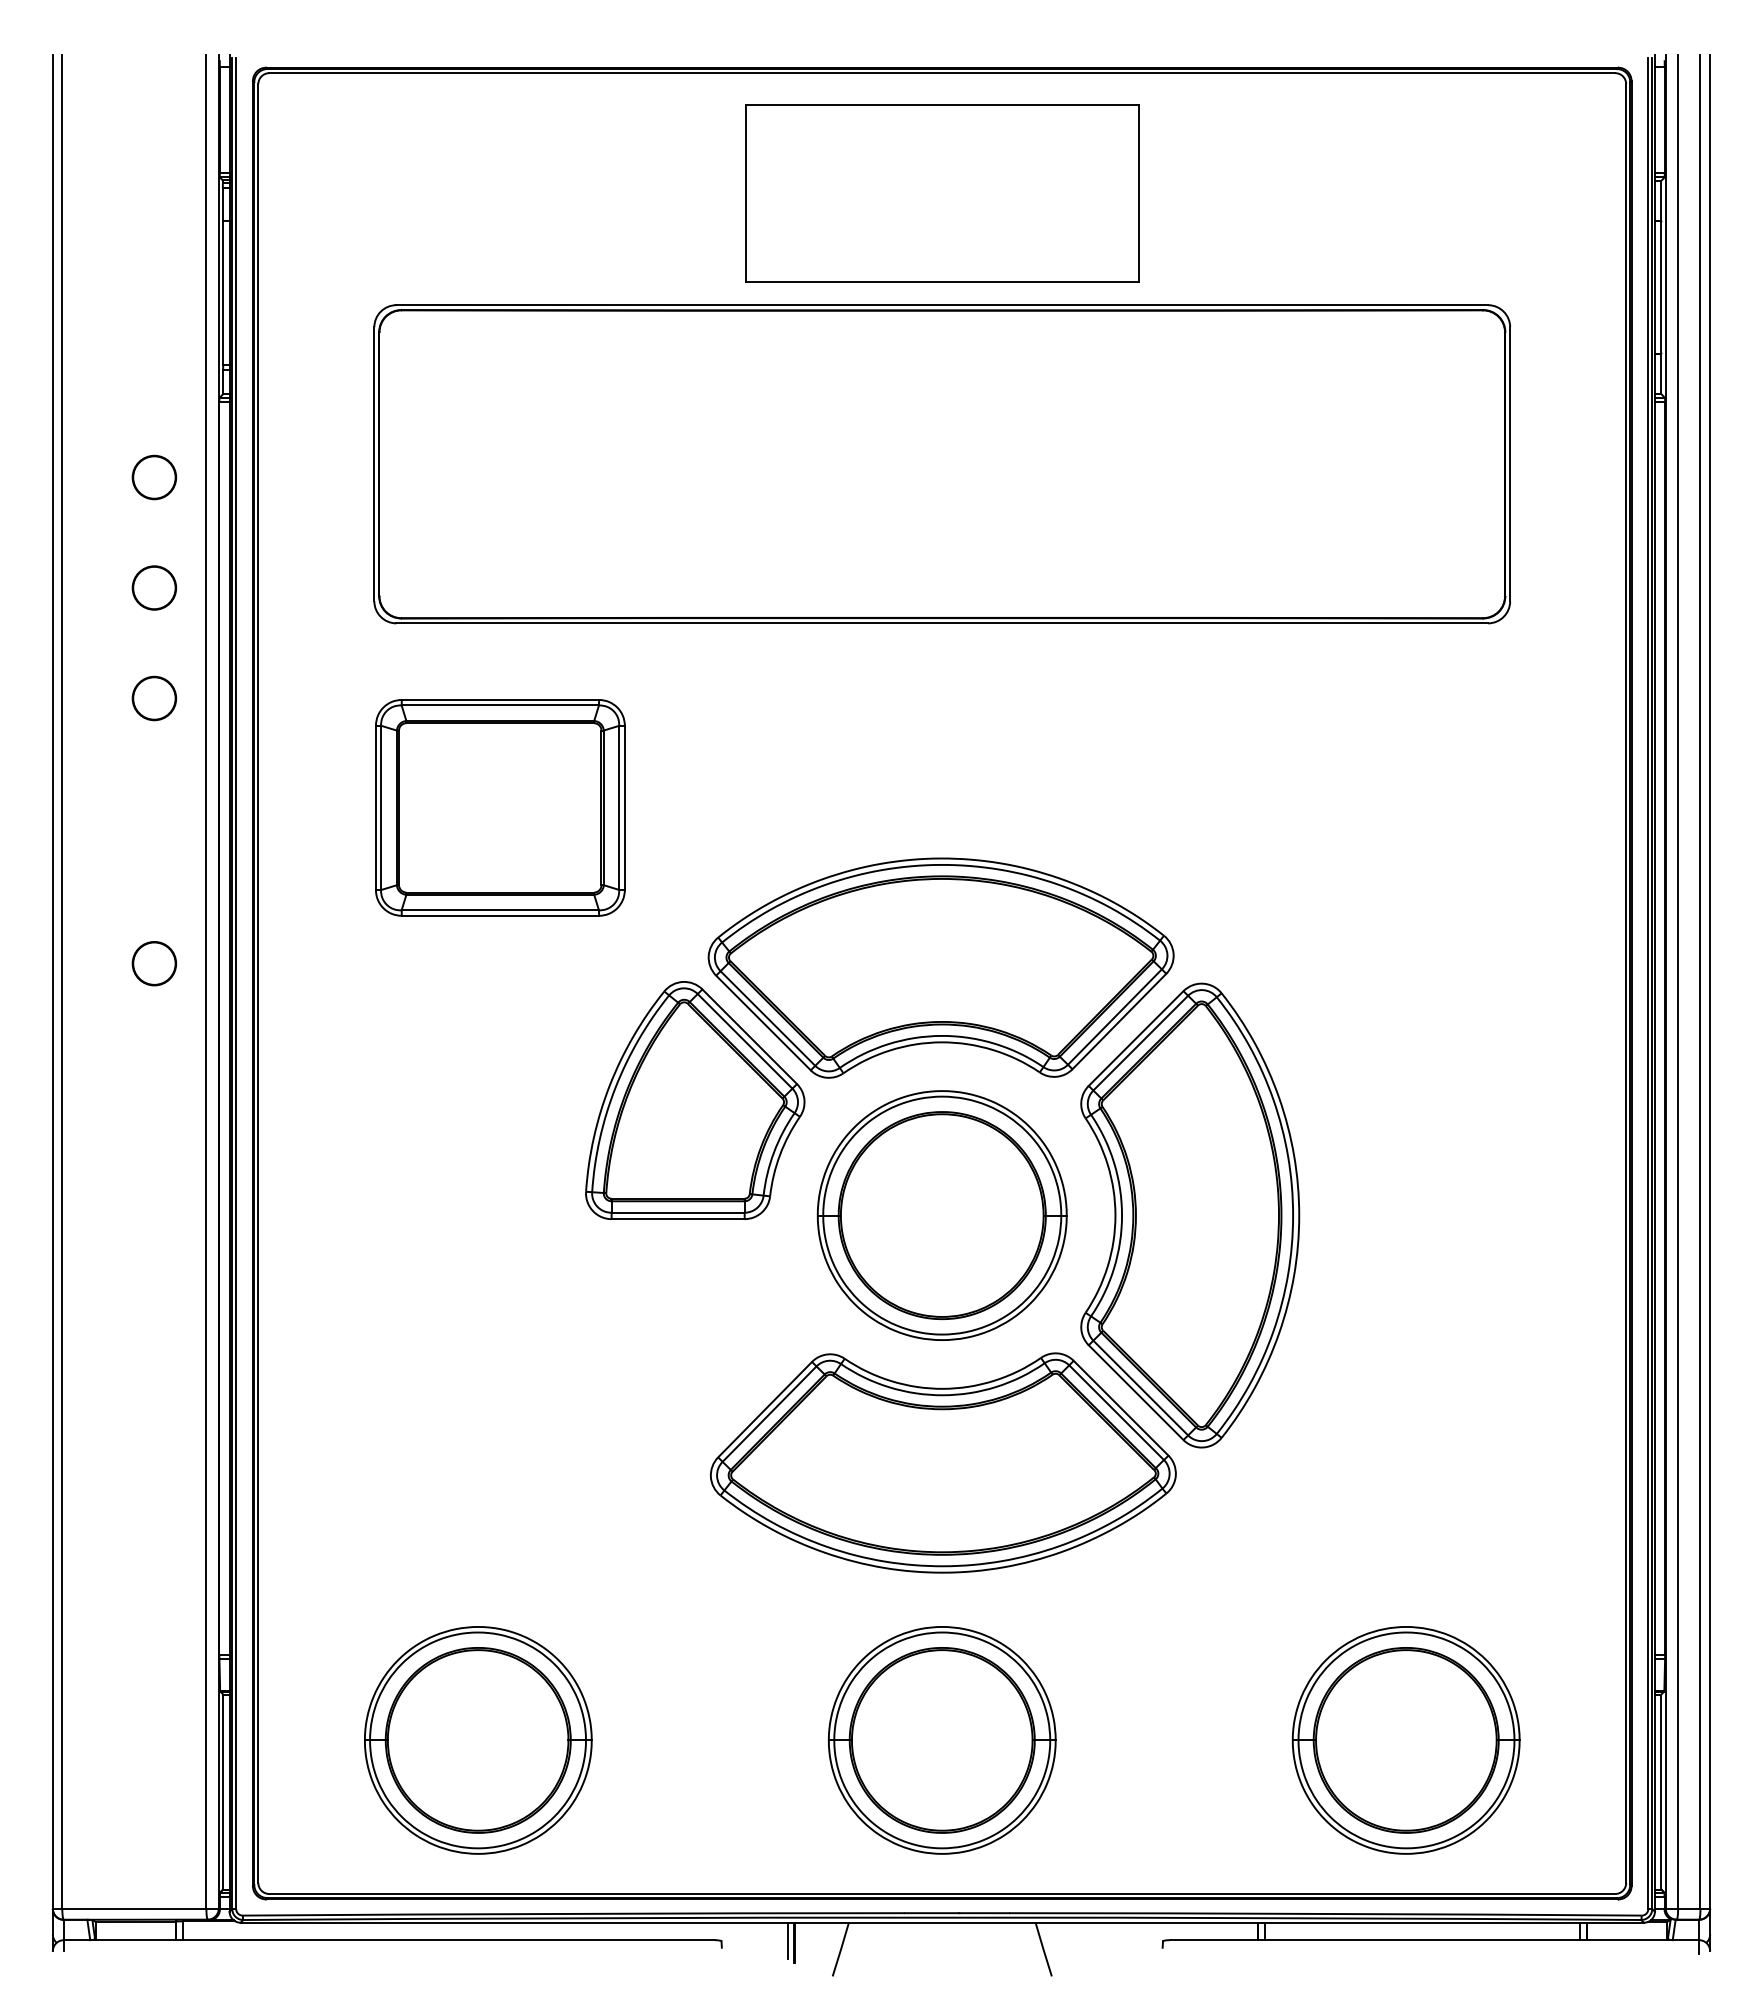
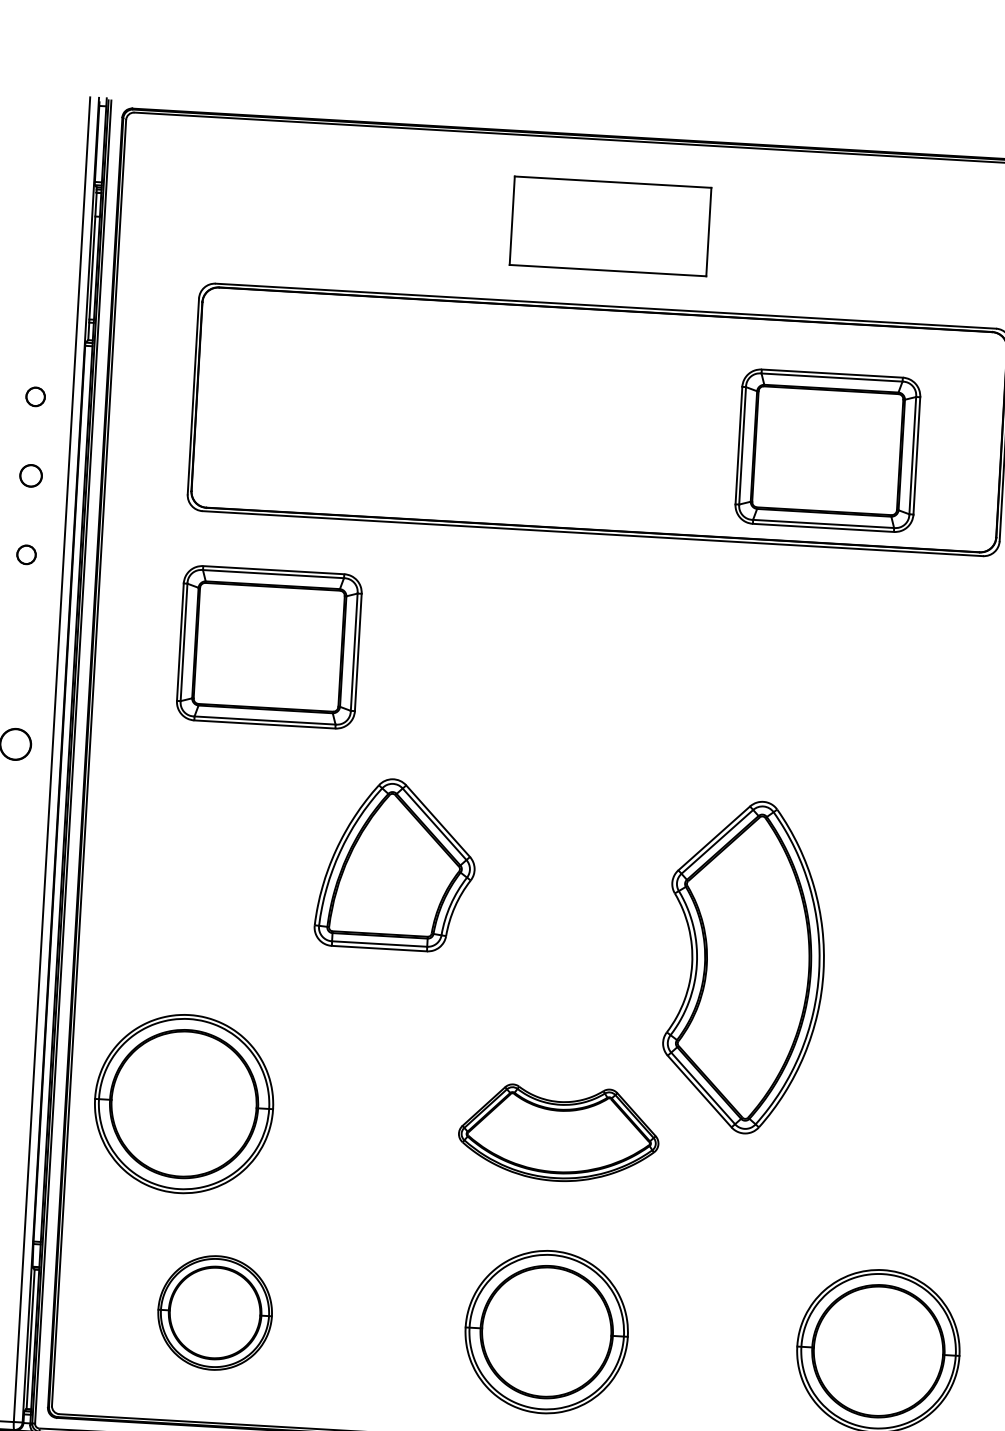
part: (942, 193) -> (610, 226), size x0.7
part: (154, 477) -> (35, 396), size x0.6
part: (1263, 488) -> (827, 450), added
part: (154, 587) -> (31, 475), size x0.7
part: (154, 698) -> (26, 554), size x0.6
part: (940, 967) -> (577, 779), removed
part: (941, 1215) -> (183, 1103), moved
part: (943, 1462) -> (559, 1133), size x0.6
part: (478, 1740) -> (215, 1313), size x0.7

